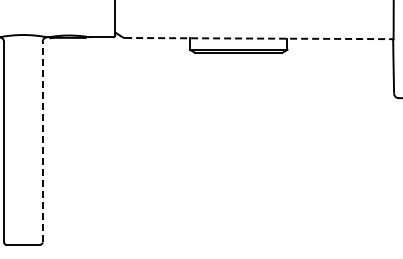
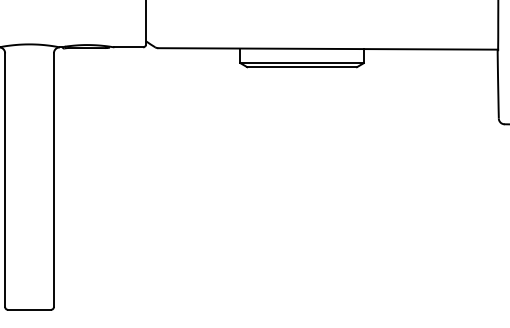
line: (259, 38) -> (328, 48), dashed -> solid
line: (42, 141) -> (53, 179), dashed -> solid

